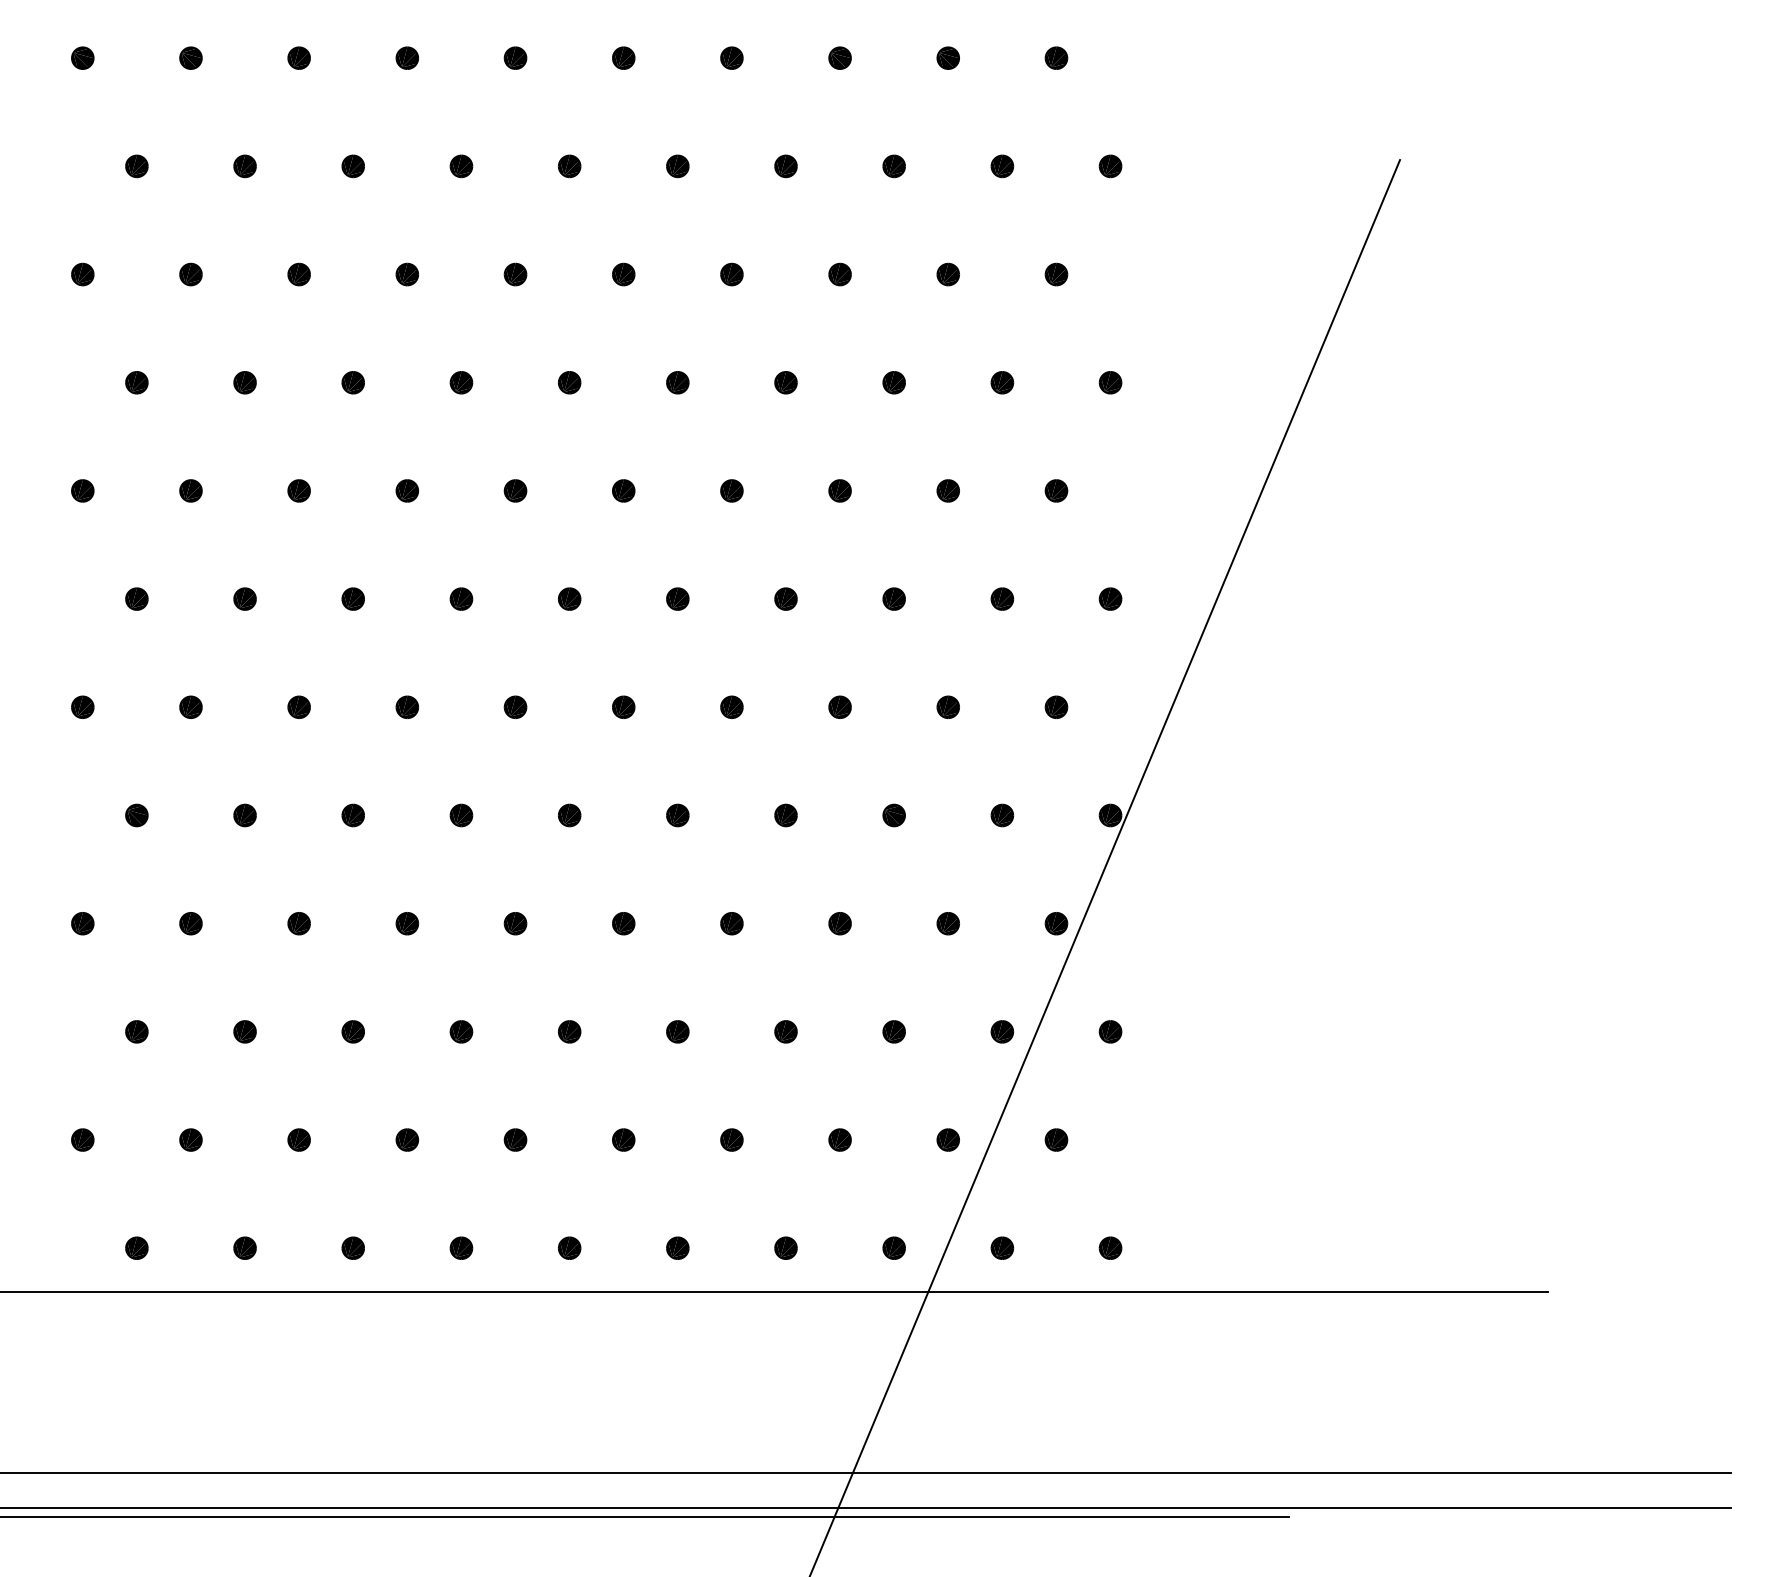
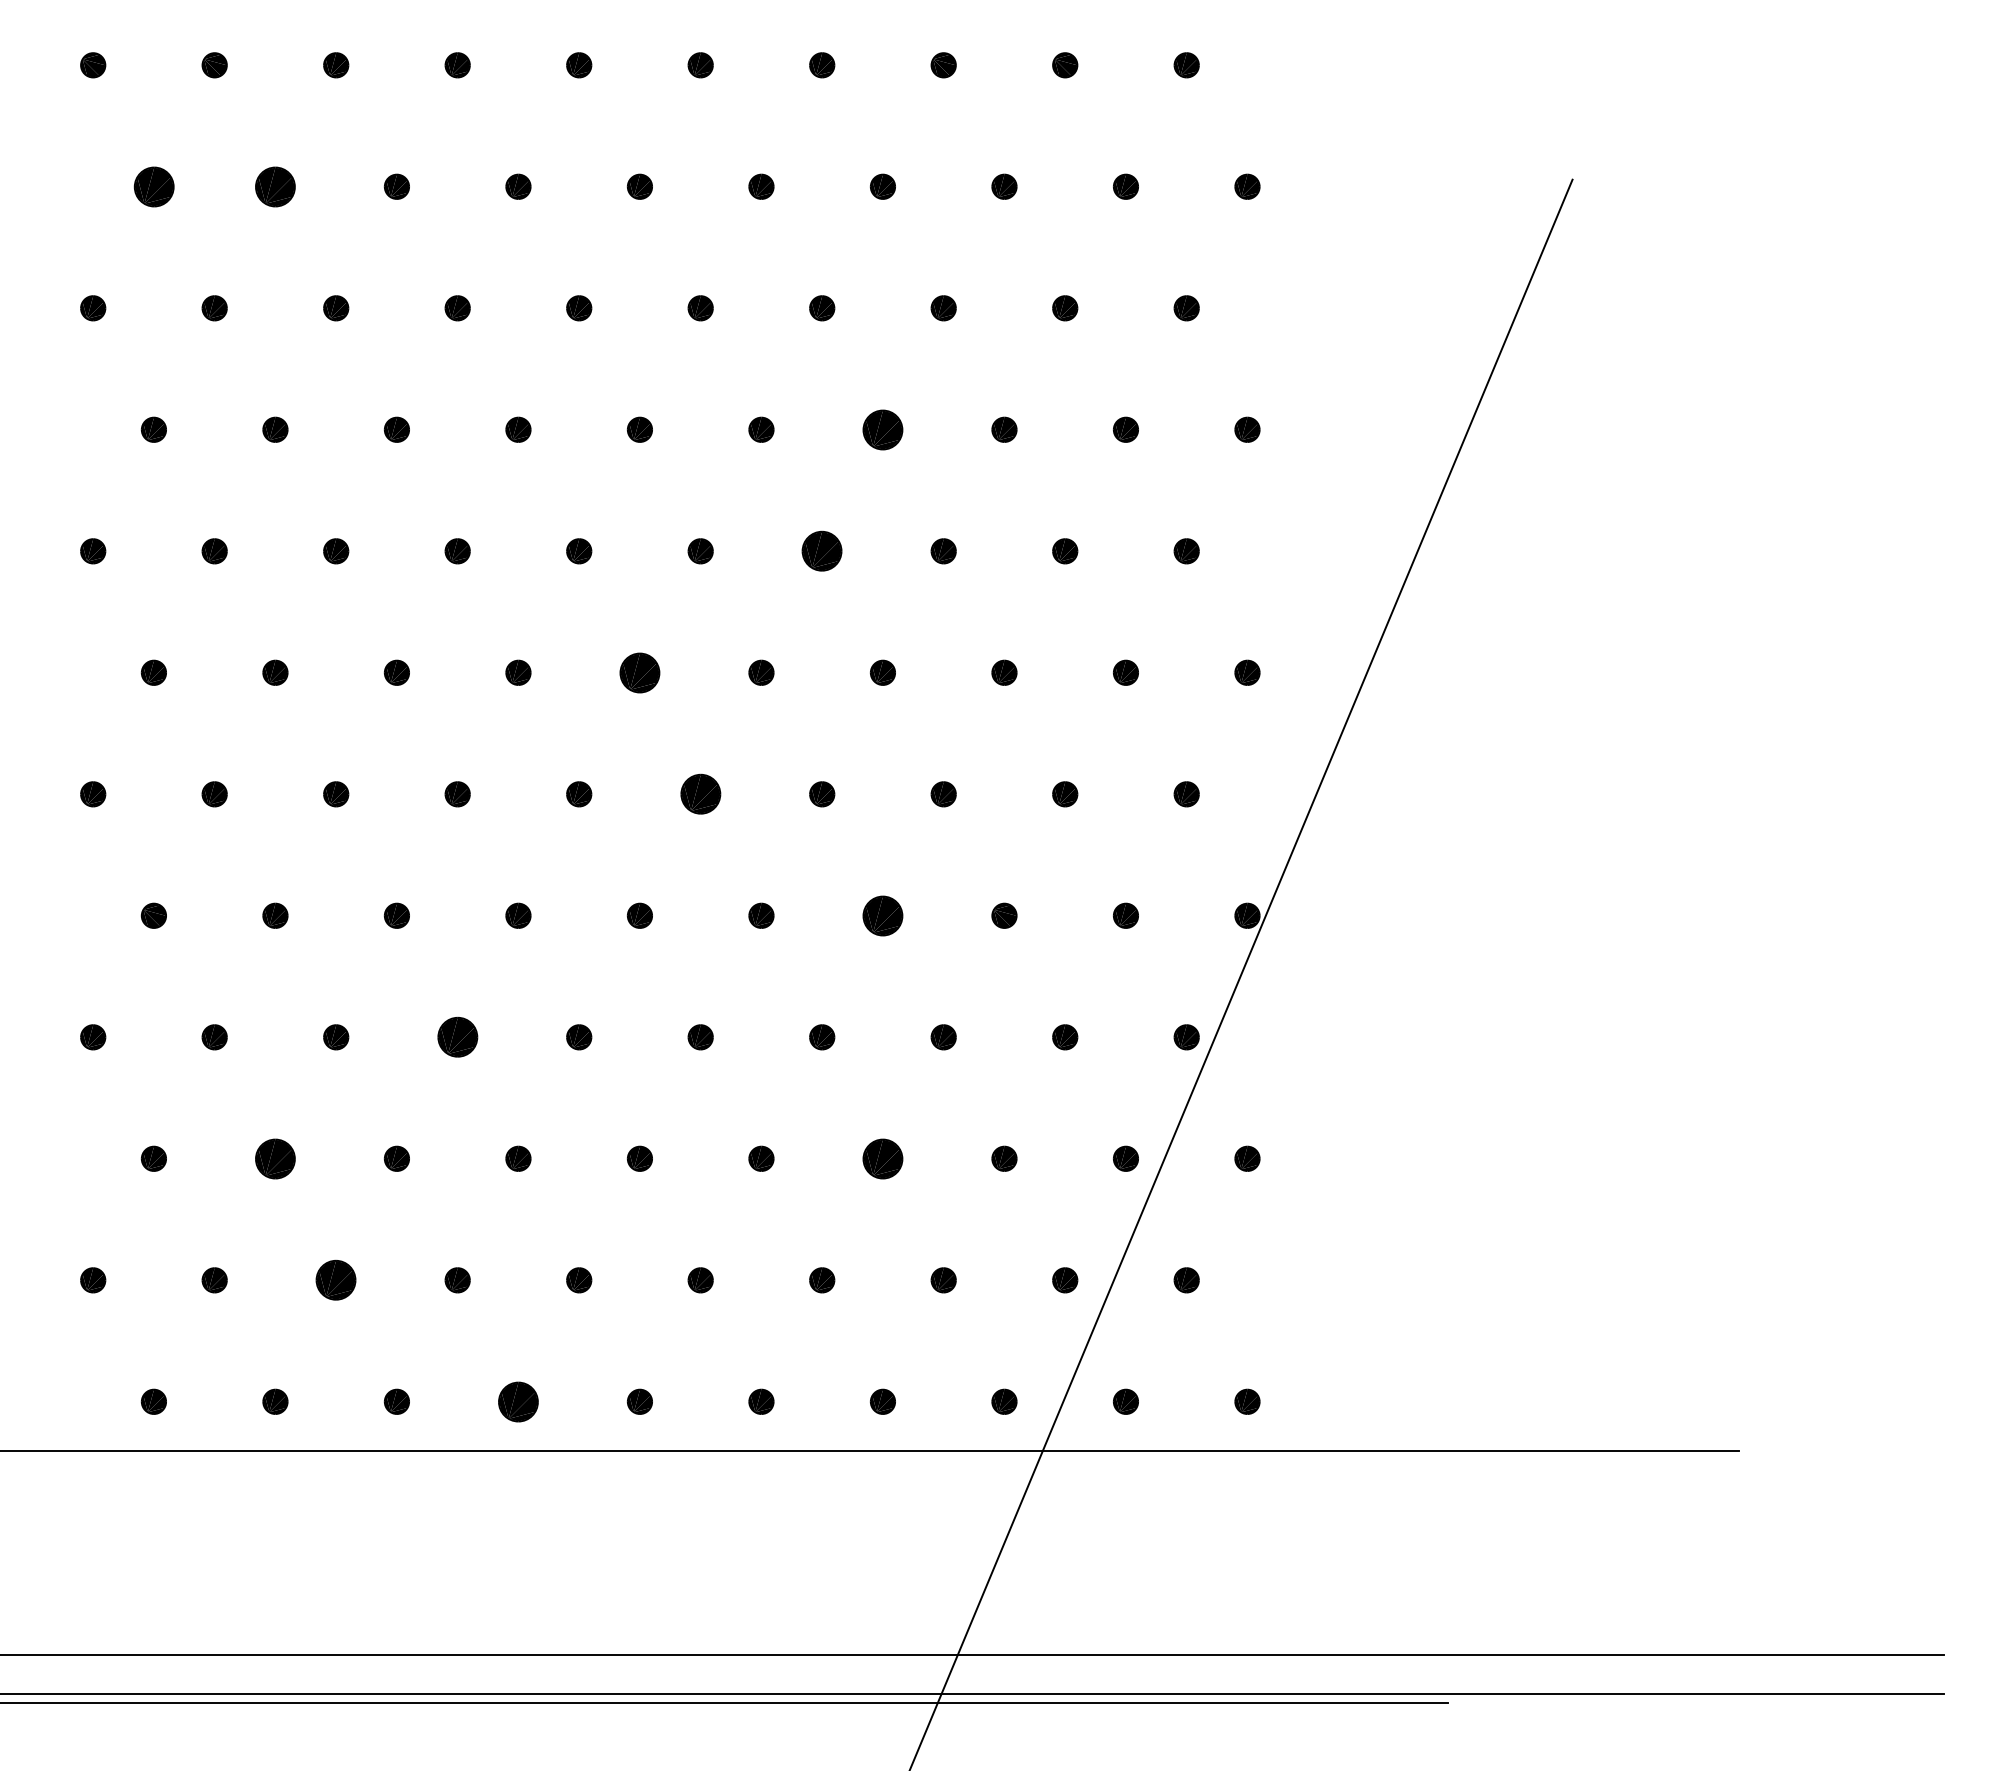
part: (136, 166) -> (153, 186), size x1.6
part: (245, 166) -> (275, 186), size x1.6
part: (785, 382) -> (882, 429), size x1.6
part: (732, 491) -> (822, 551), size x1.6
part: (569, 598) -> (639, 672), size x1.6
part: (623, 707) -> (700, 794), size x1.6
part: (785, 815) -> (882, 915), size x1.6
part: (407, 923) -> (457, 1037), size x1.6
part: (245, 1031) -> (275, 1158), size x1.6
part: (785, 1031) -> (882, 1158), size x1.6
part: (299, 1140) -> (336, 1280), size x1.6
part: (461, 1247) -> (518, 1401), size x1.6

